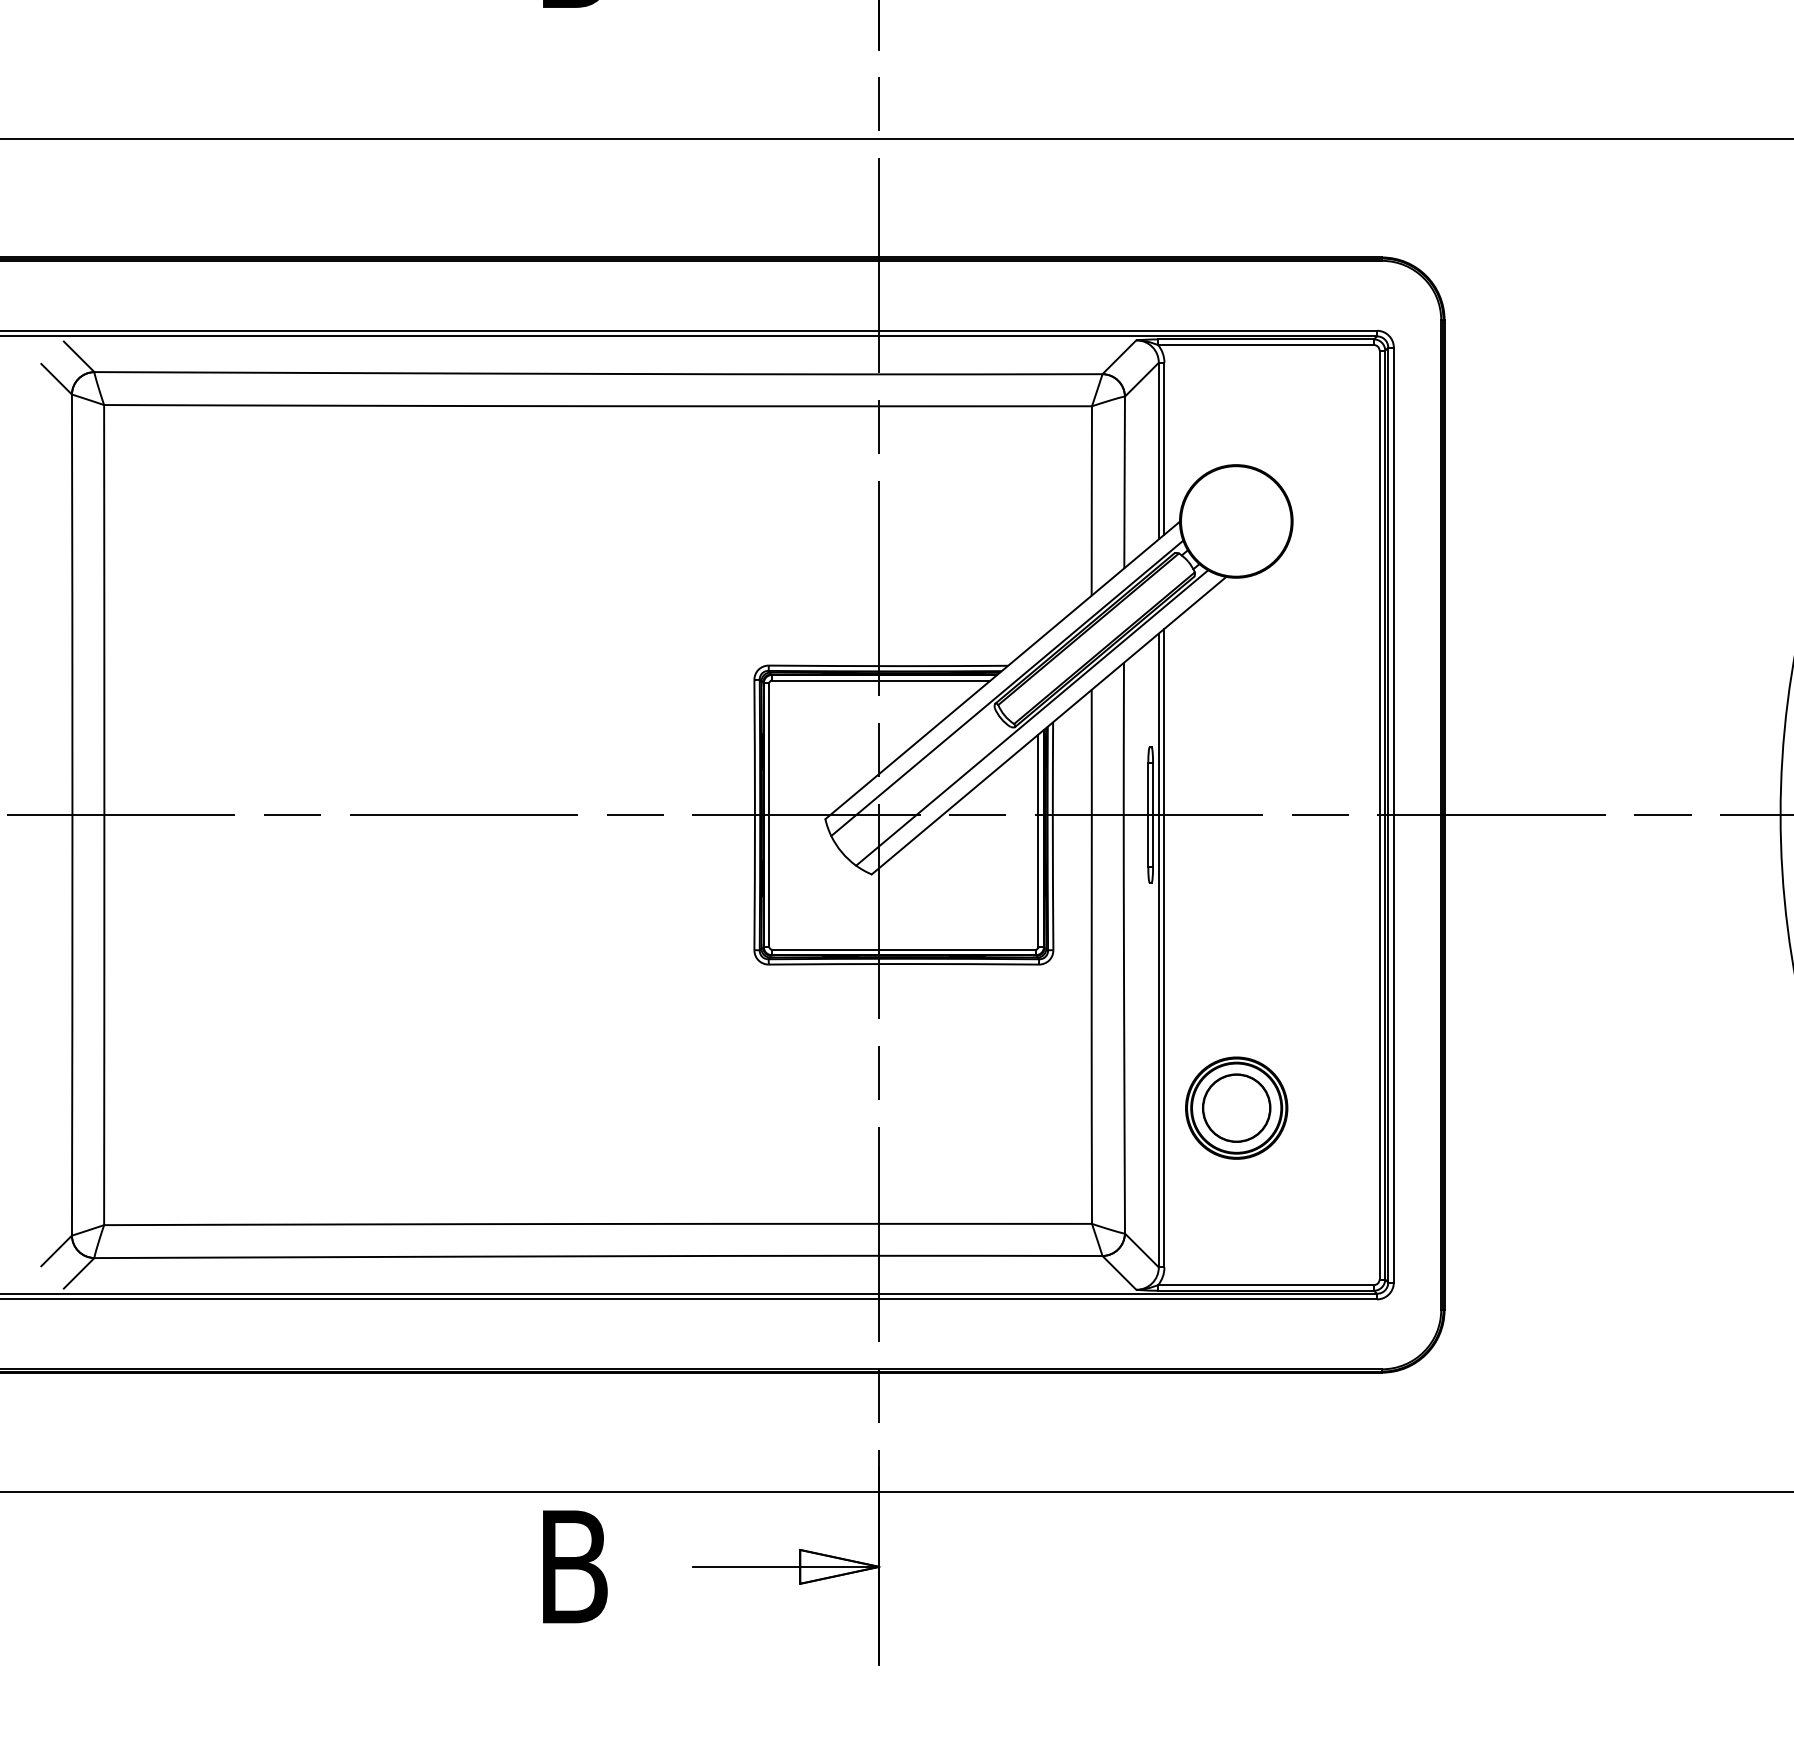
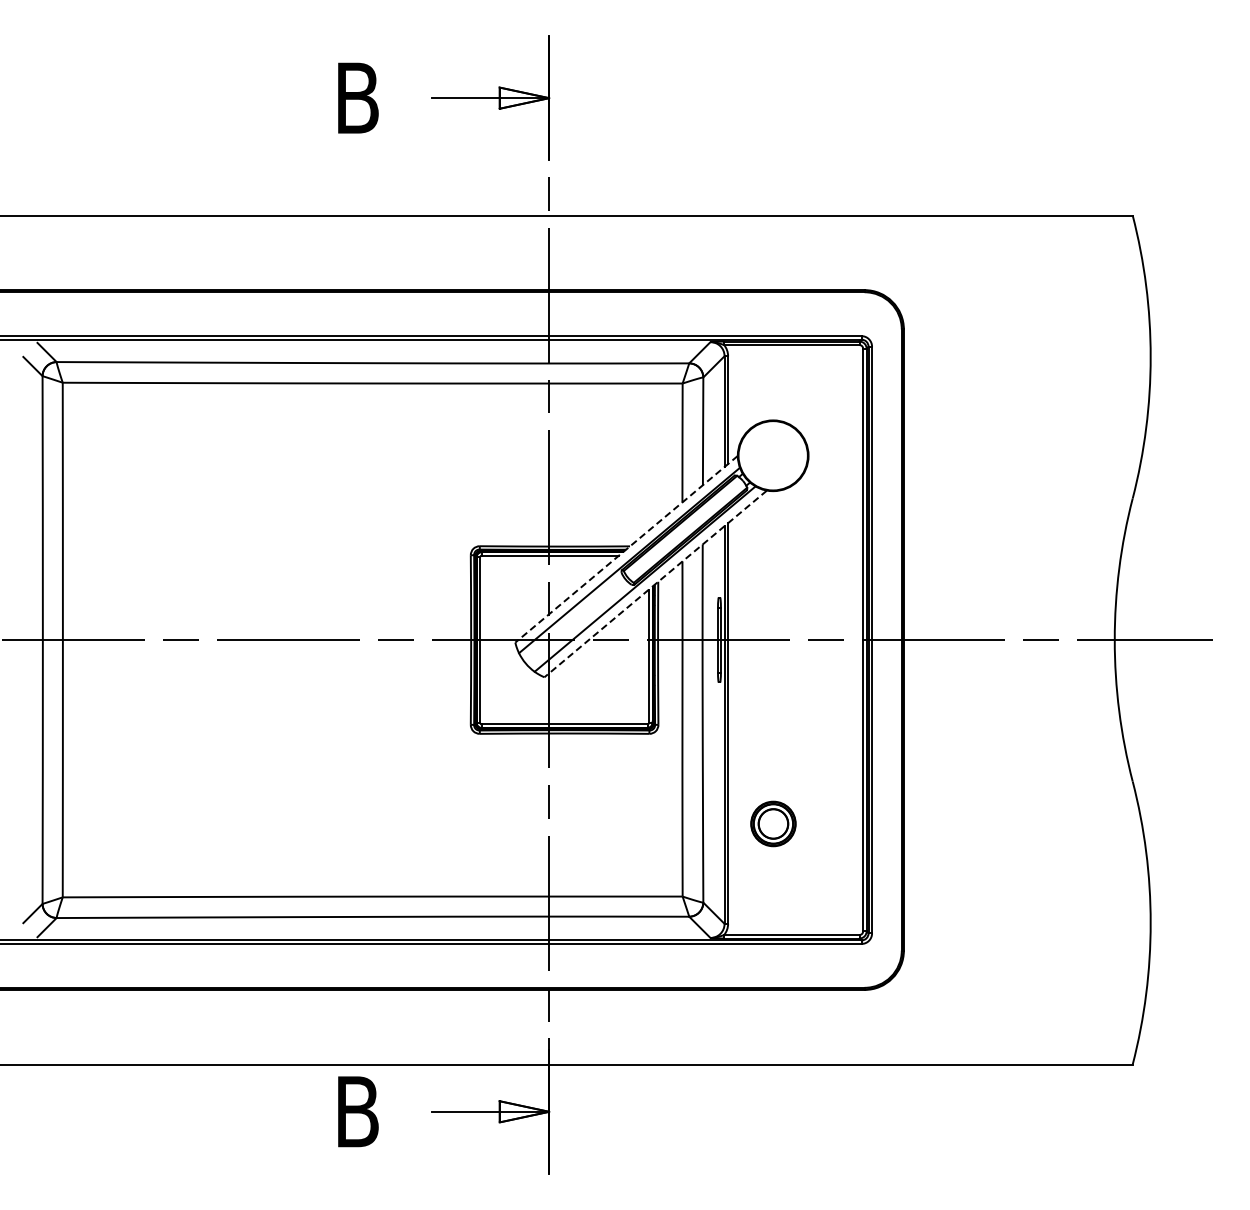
line: (1002, 670) -> (626, 549), solid -> dashed
line: (1048, 726) -> (655, 584), solid -> dashed
part: (1236, 1107) -> (773, 823), size x0.7

